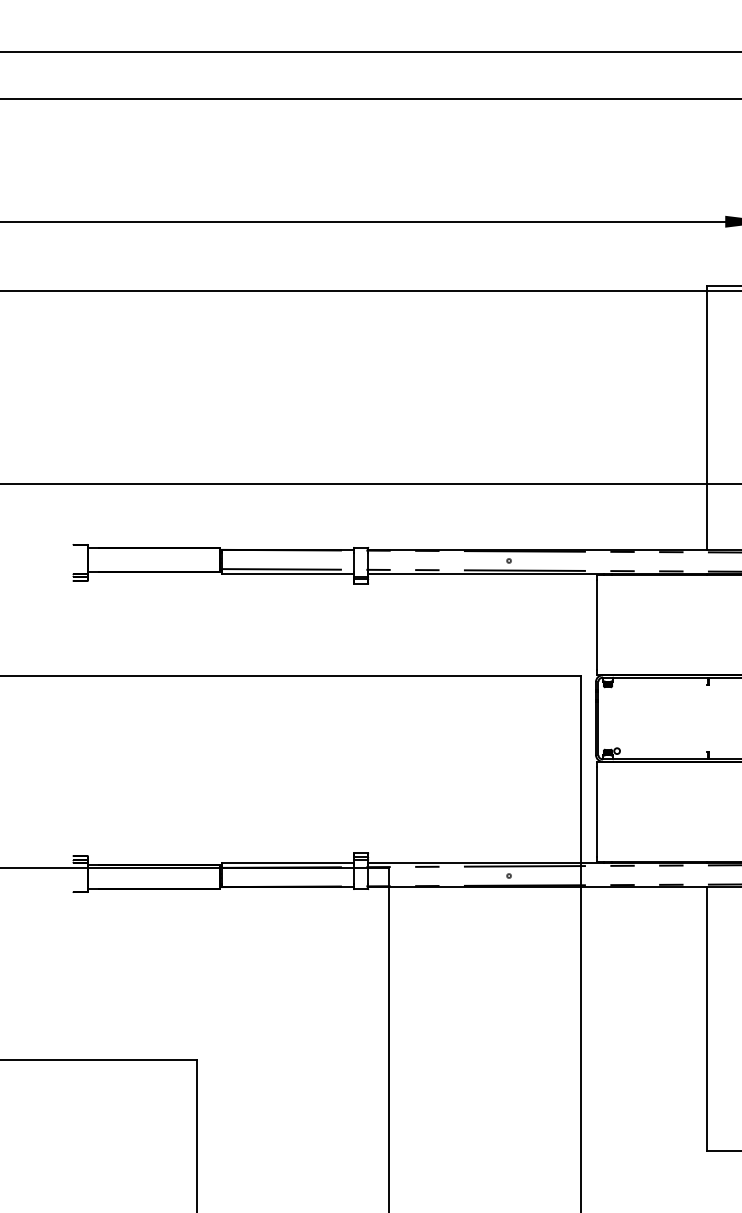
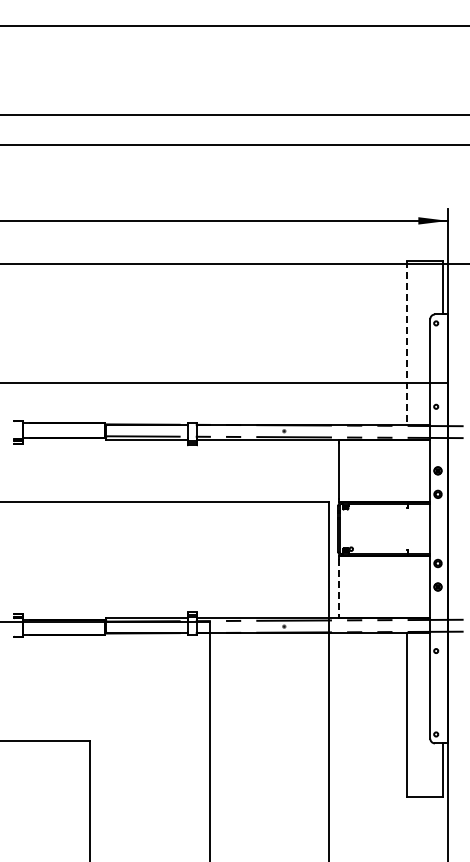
line: (707, 417) -> (407, 342), solid -> dashed
line: (598, 812) -> (339, 587), solid -> dashed

